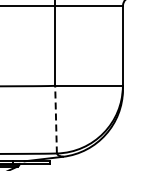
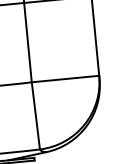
line: (56, 119) -> (36, 115), dashed -> solid

